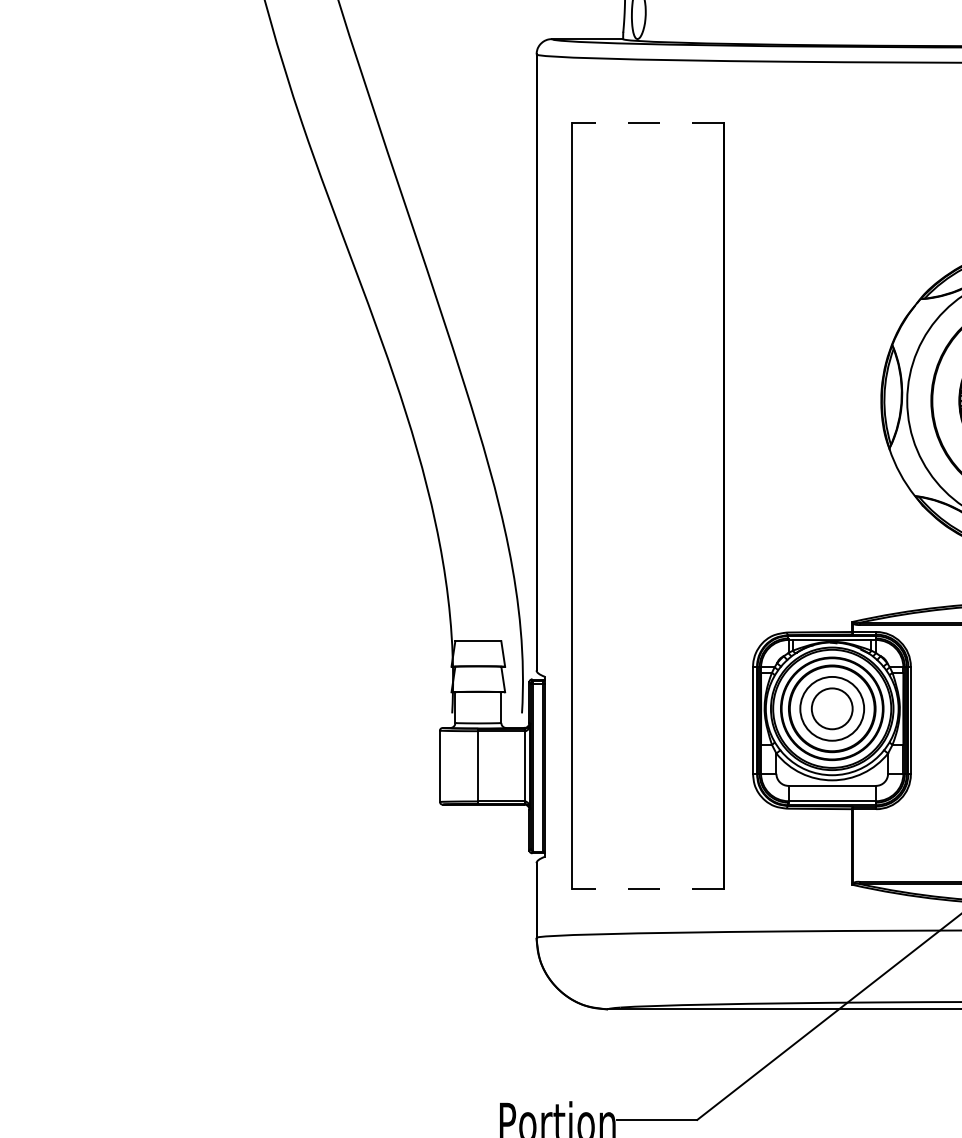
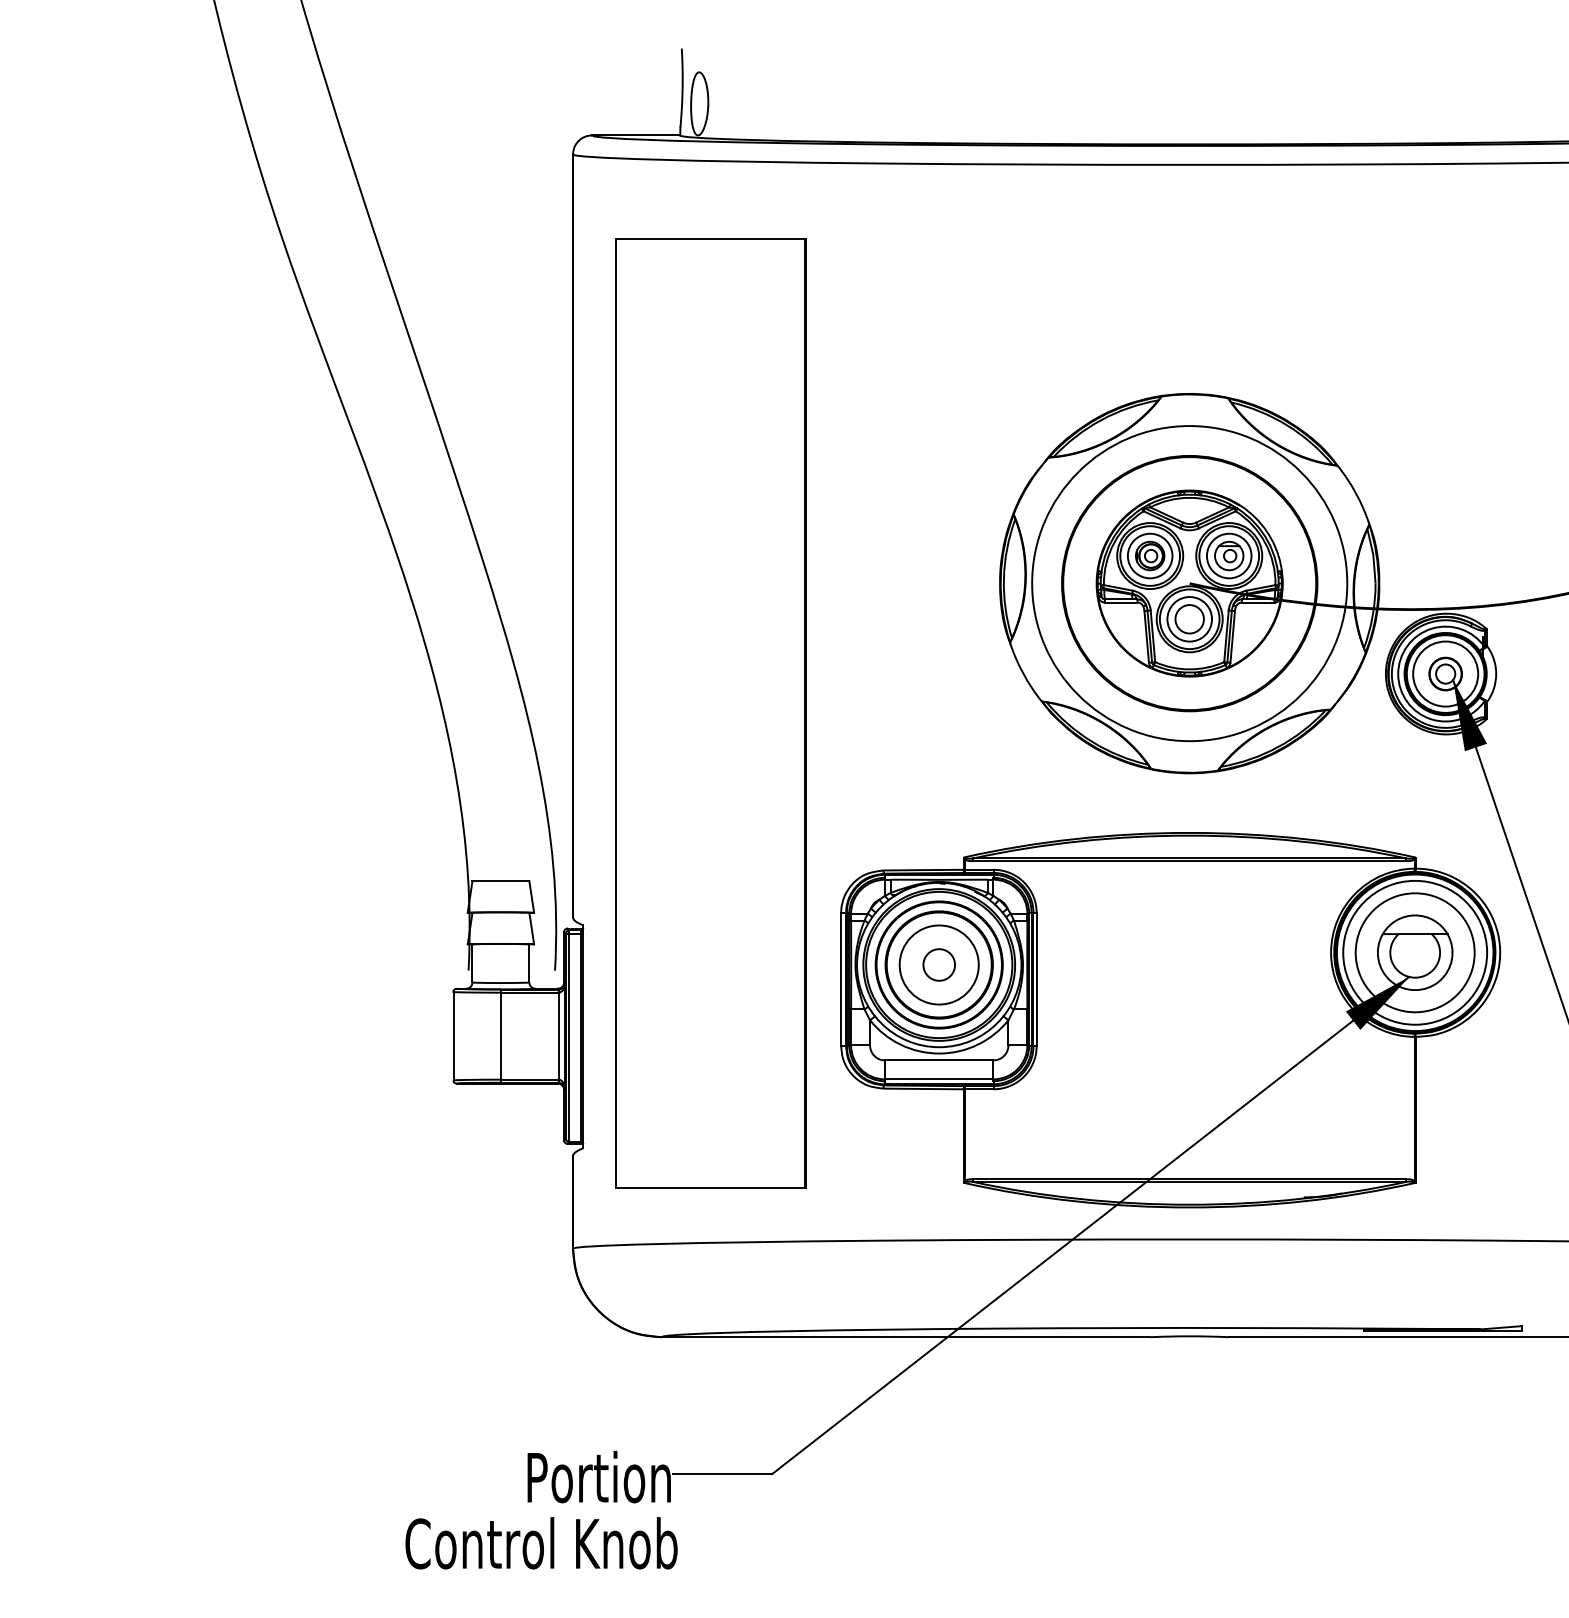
line: (646, 123) -> (709, 239), dashed -> solid
circle: (832, 708) -> (939, 964), size x0.62
line: (646, 889) -> (709, 1188), dashed -> solid

